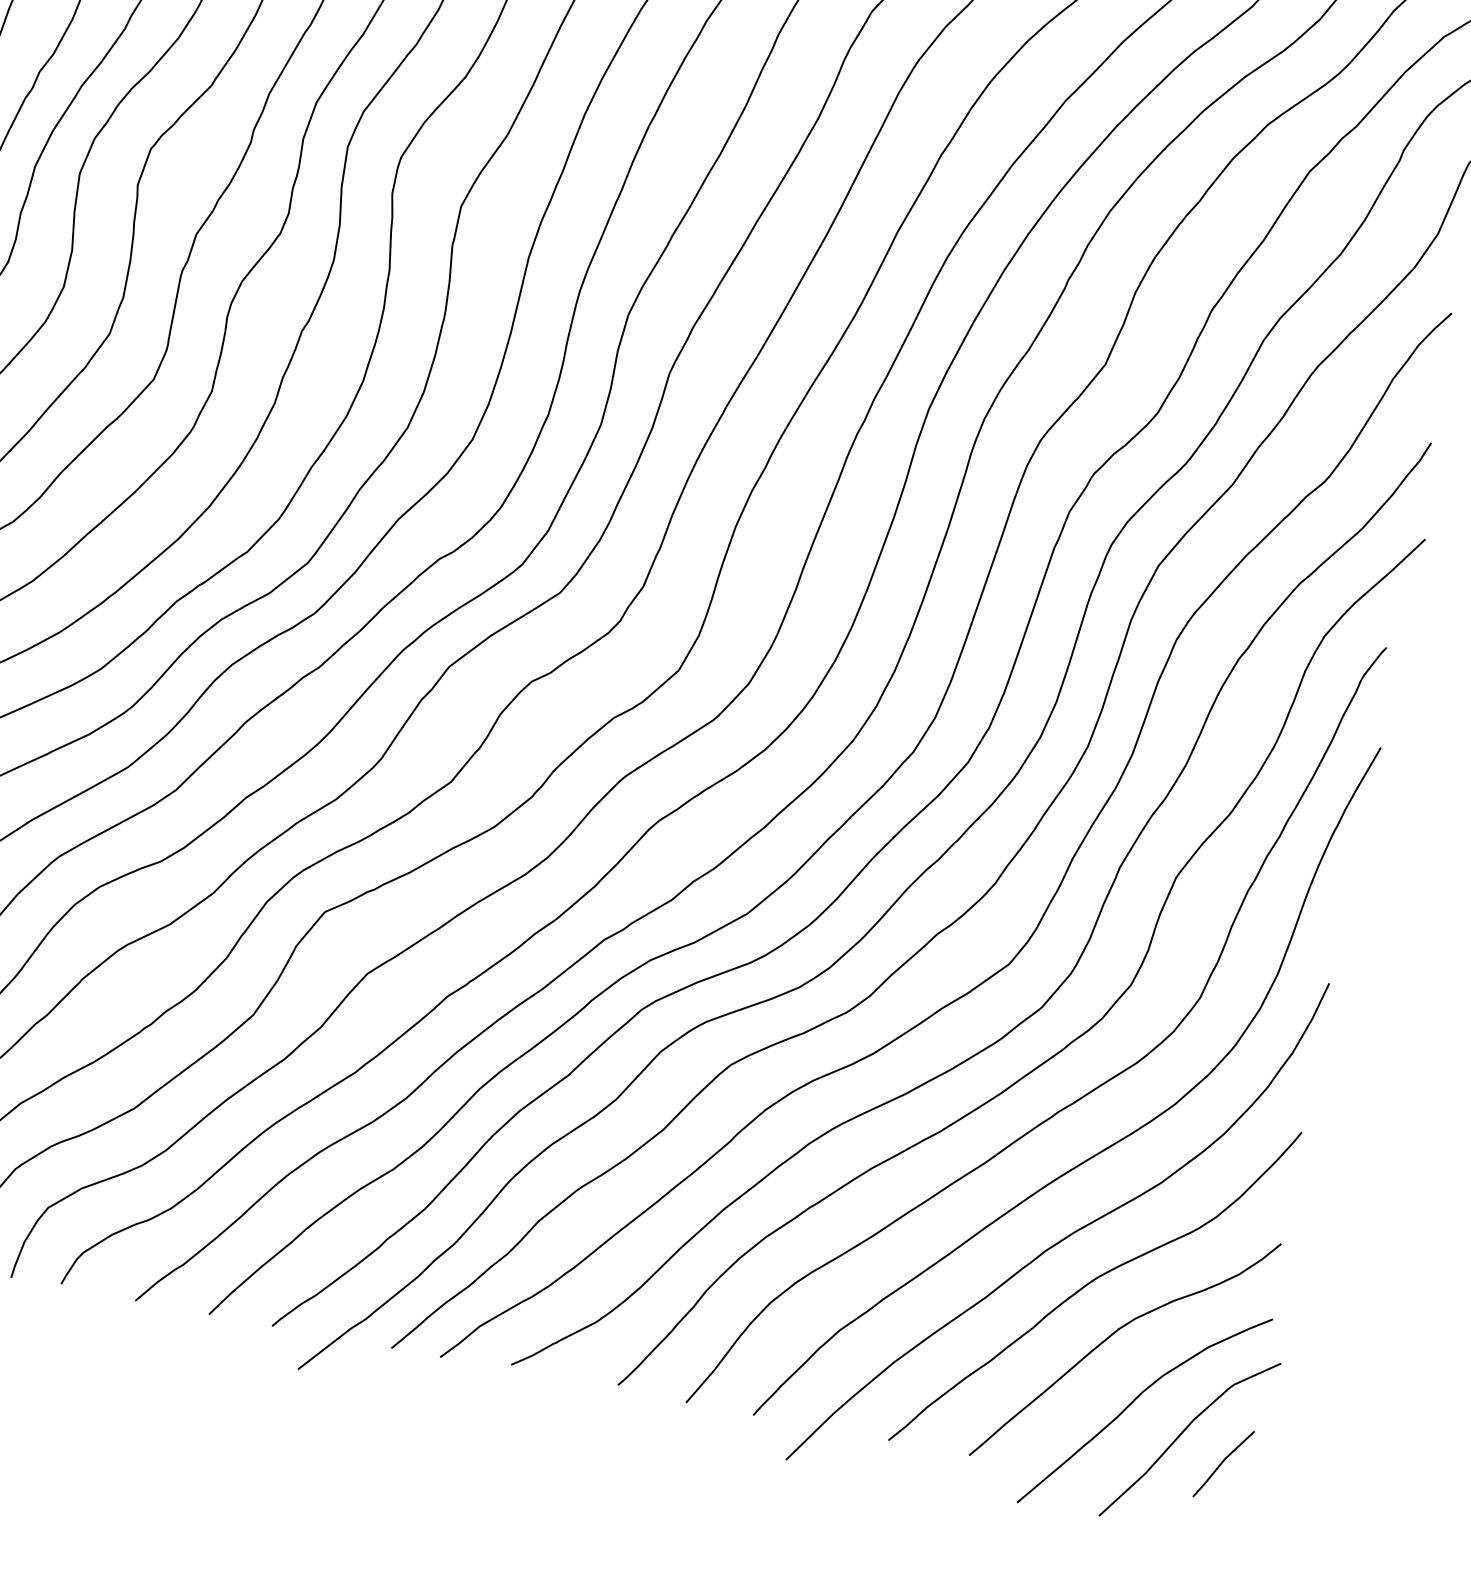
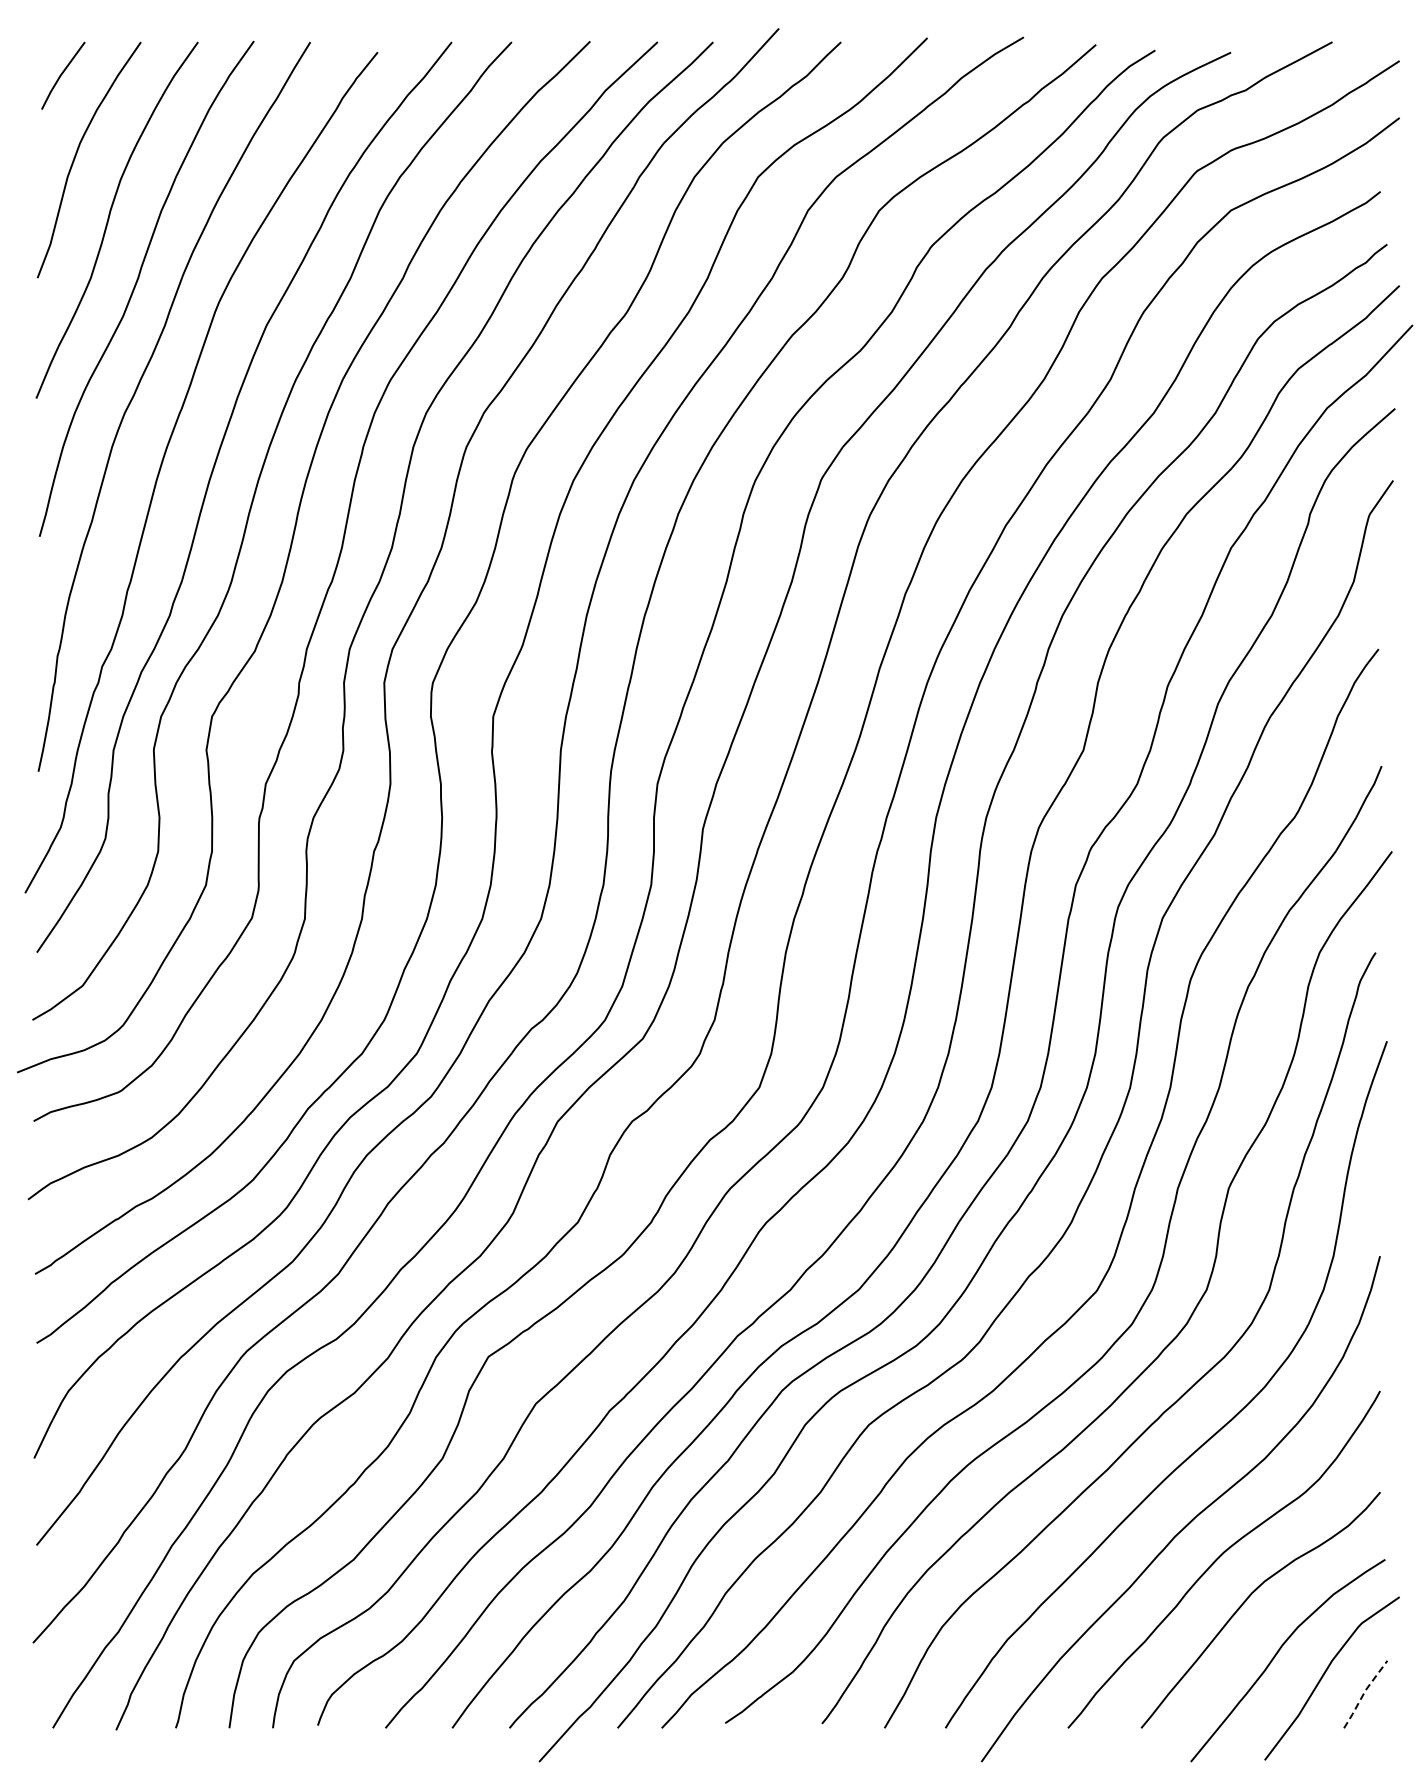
line: (1222, 1462) -> (1364, 1693), solid -> dashed

